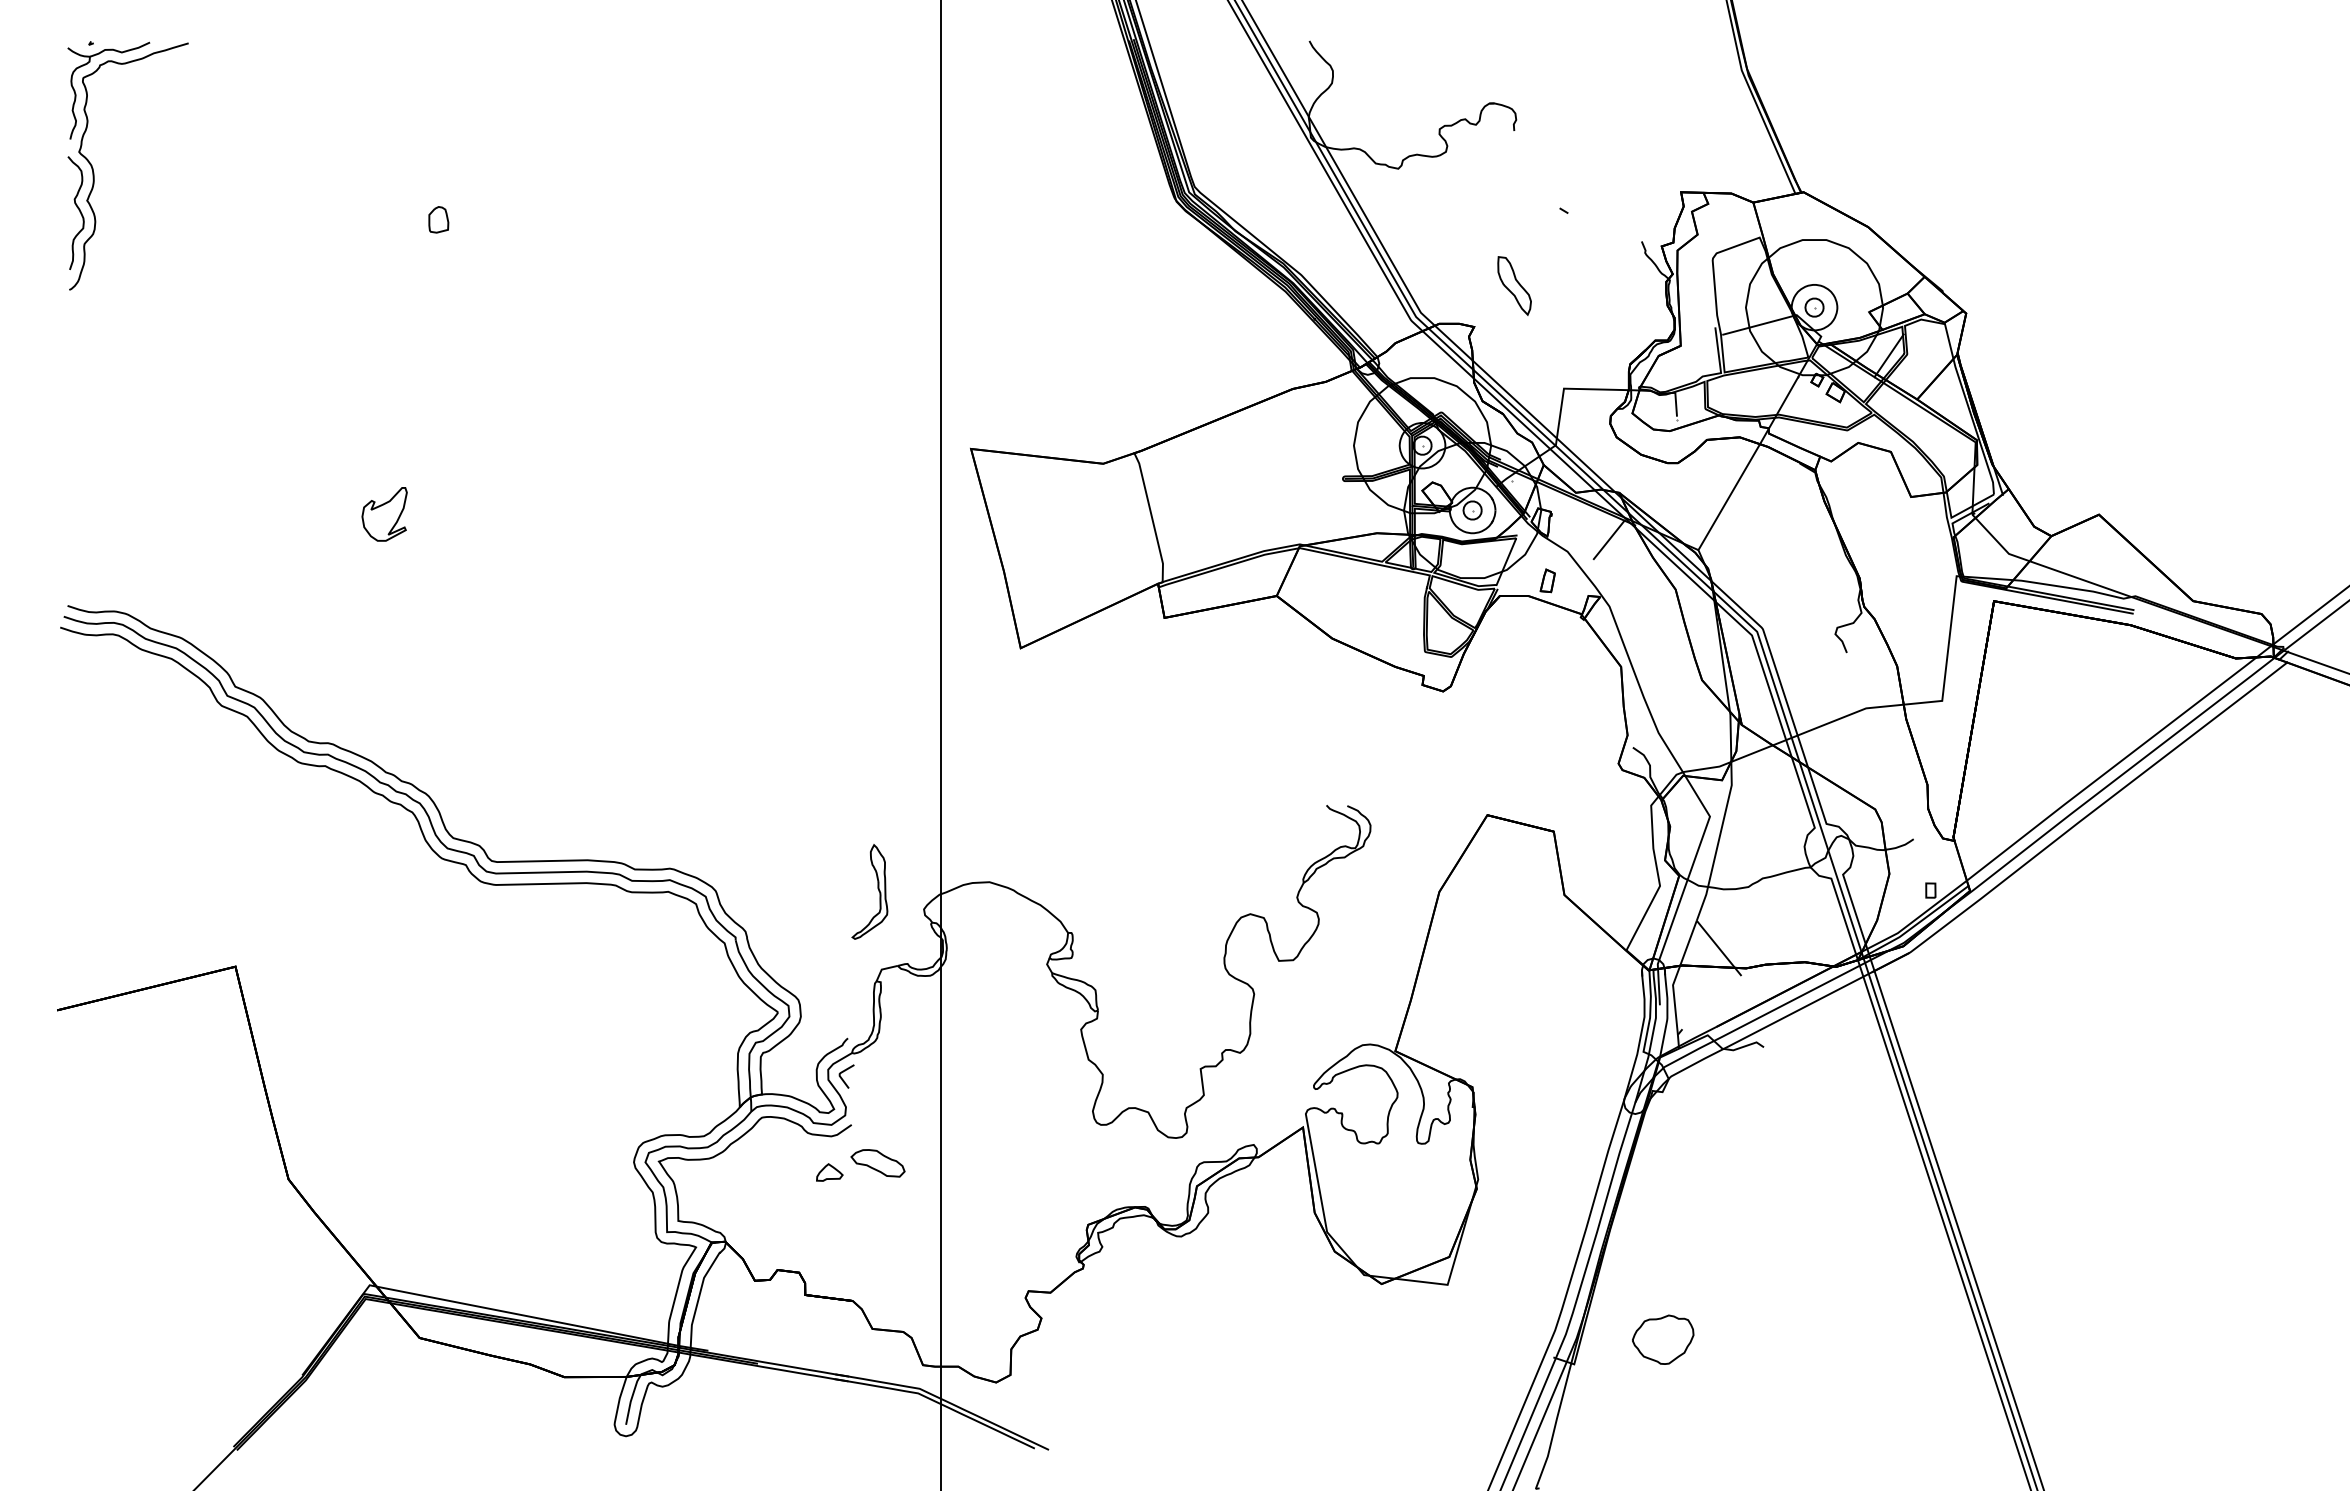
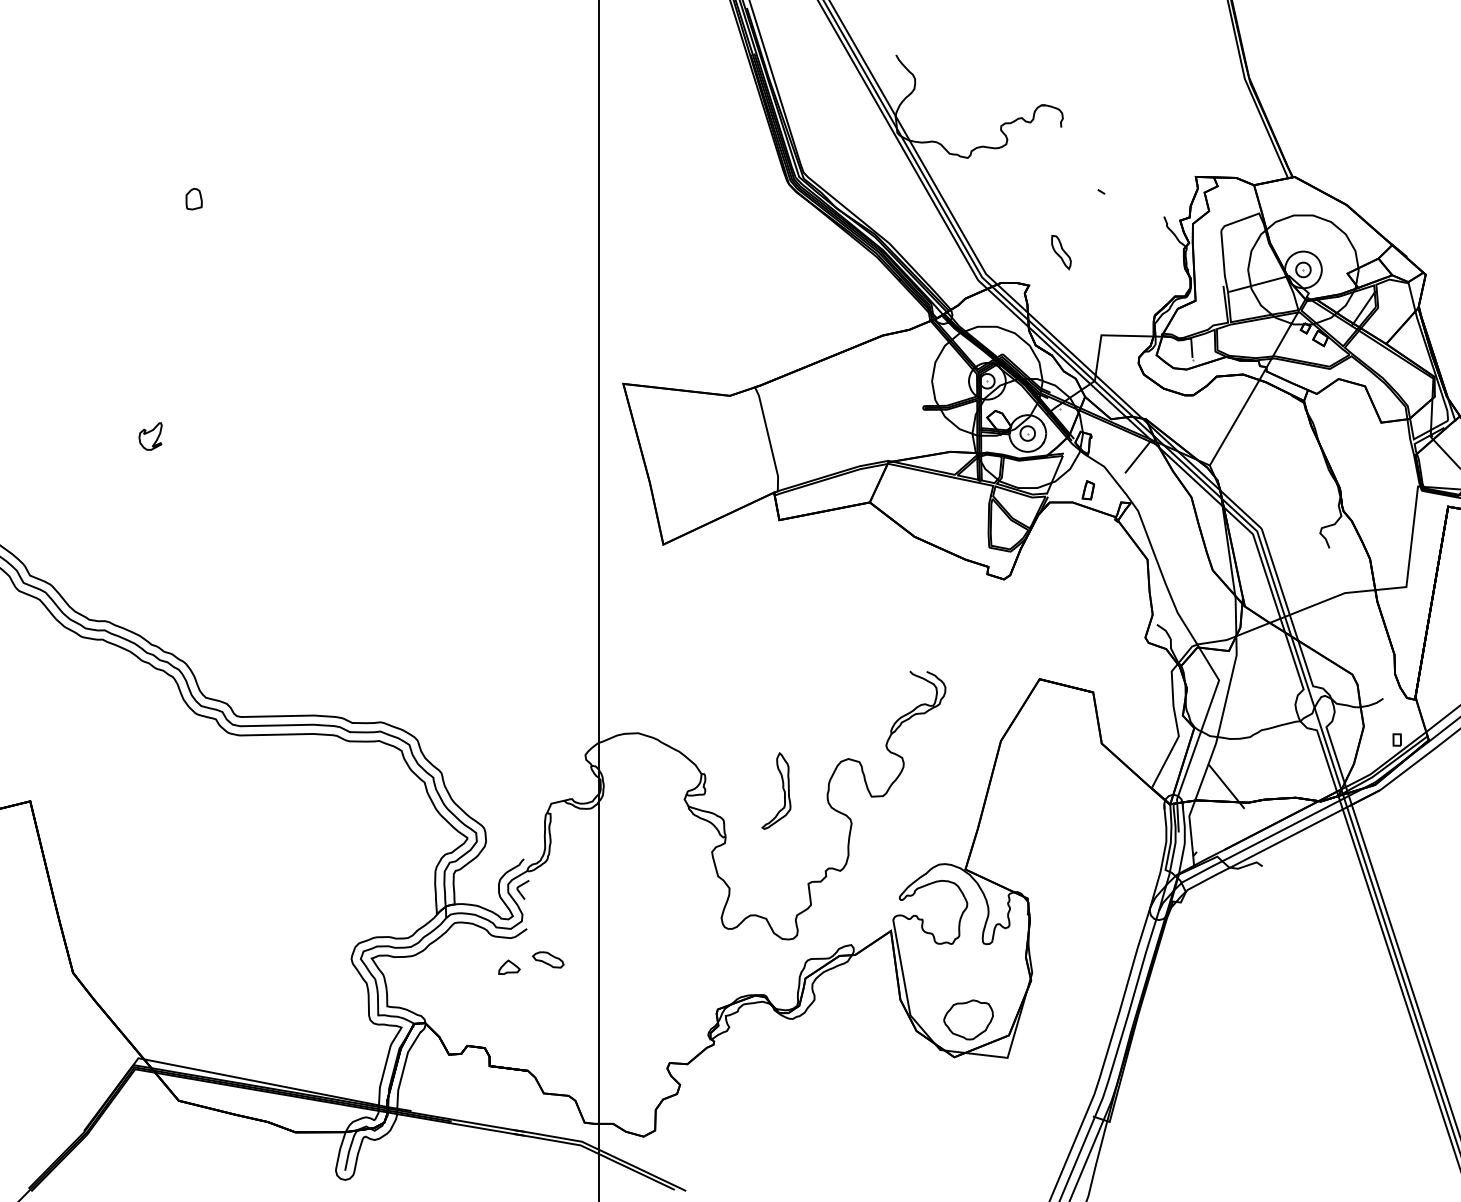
part: (1513, 285) -> (1060, 252), size x0.71
part: (384, 513) -> (150, 435), size x0.62
part: (877, 888) -> (782, 788), moved
part: (877, 1163) -> (547, 960), size x0.71
part: (1663, 1339) -> (968, 1019), moved

